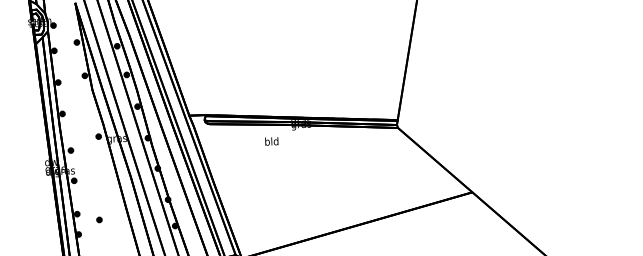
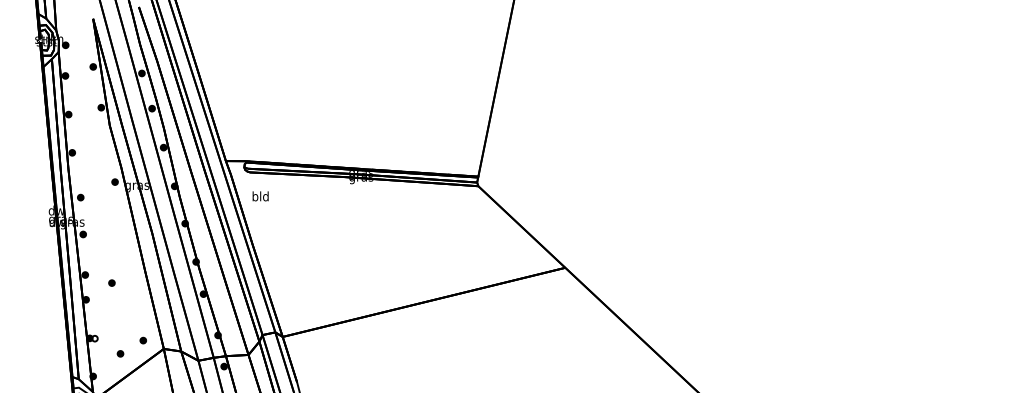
text: (271, 141) -> (260, 196), moved

